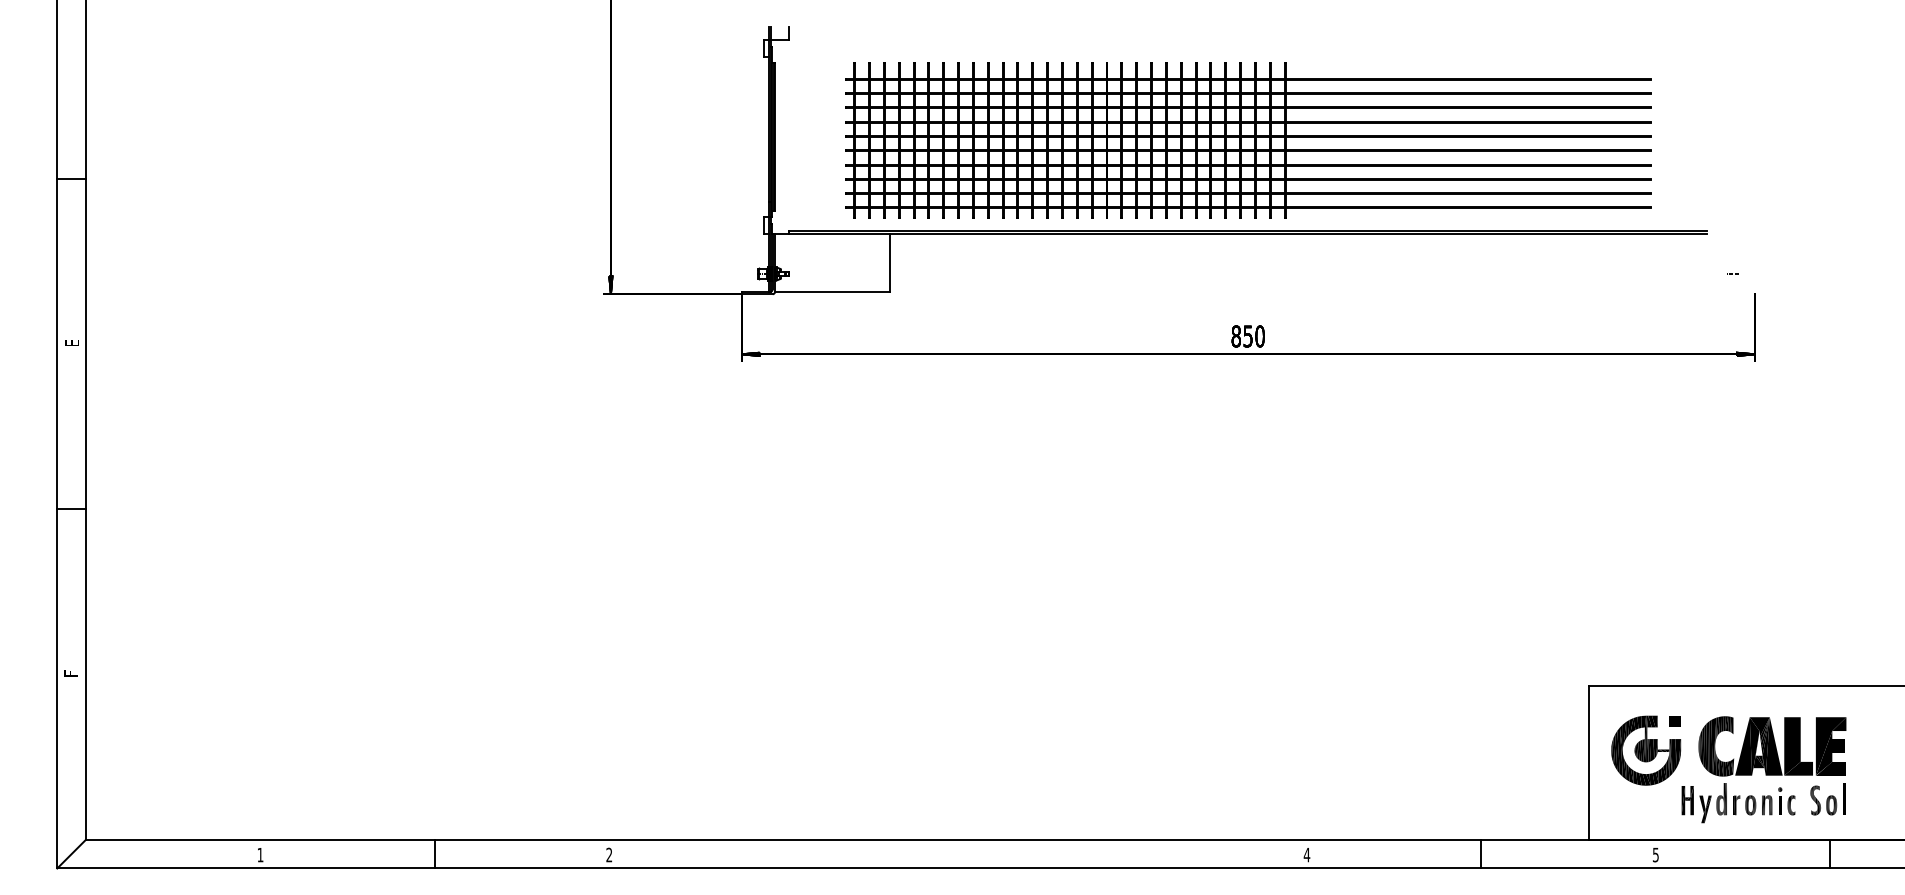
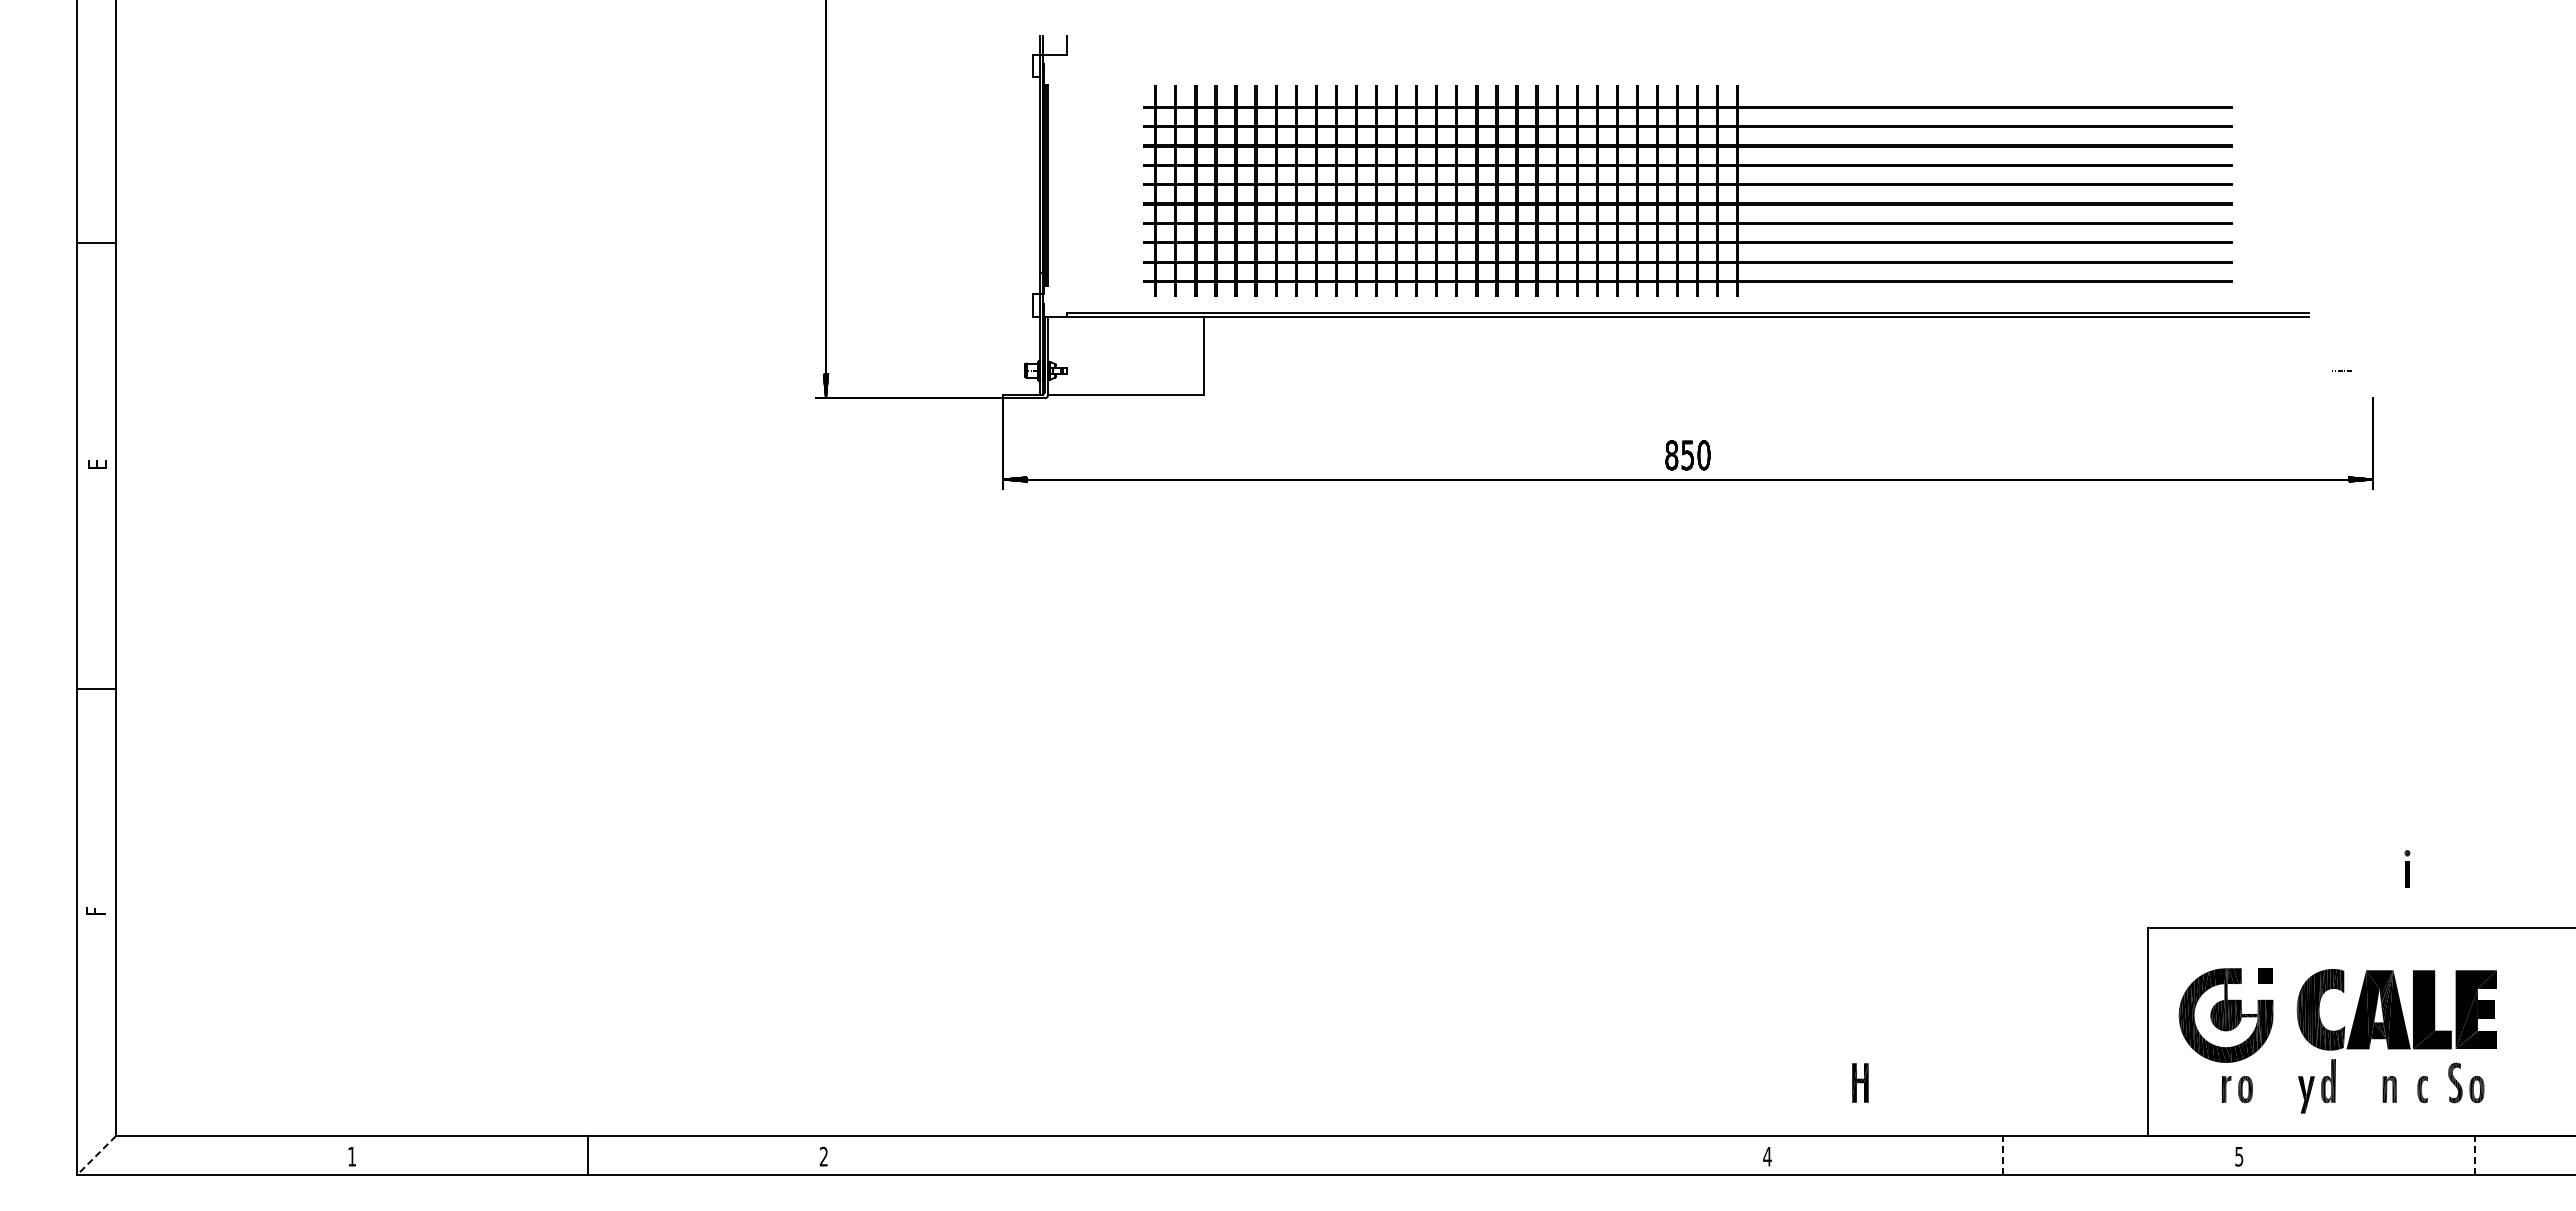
line: (1844, 798) -> (2494, 1080), removed
part: (1687, 800) -> (1860, 1082), moved
part: (1780, 800) -> (2407, 868), moved
part: (1744, 805) -> (2237, 1089), moved
line: (1481, 853) -> (2003, 1154), solid -> dashed
line: (1829, 853) -> (2474, 1154), solid -> dashed
line: (71, 854) -> (96, 1155), solid -> dashed

